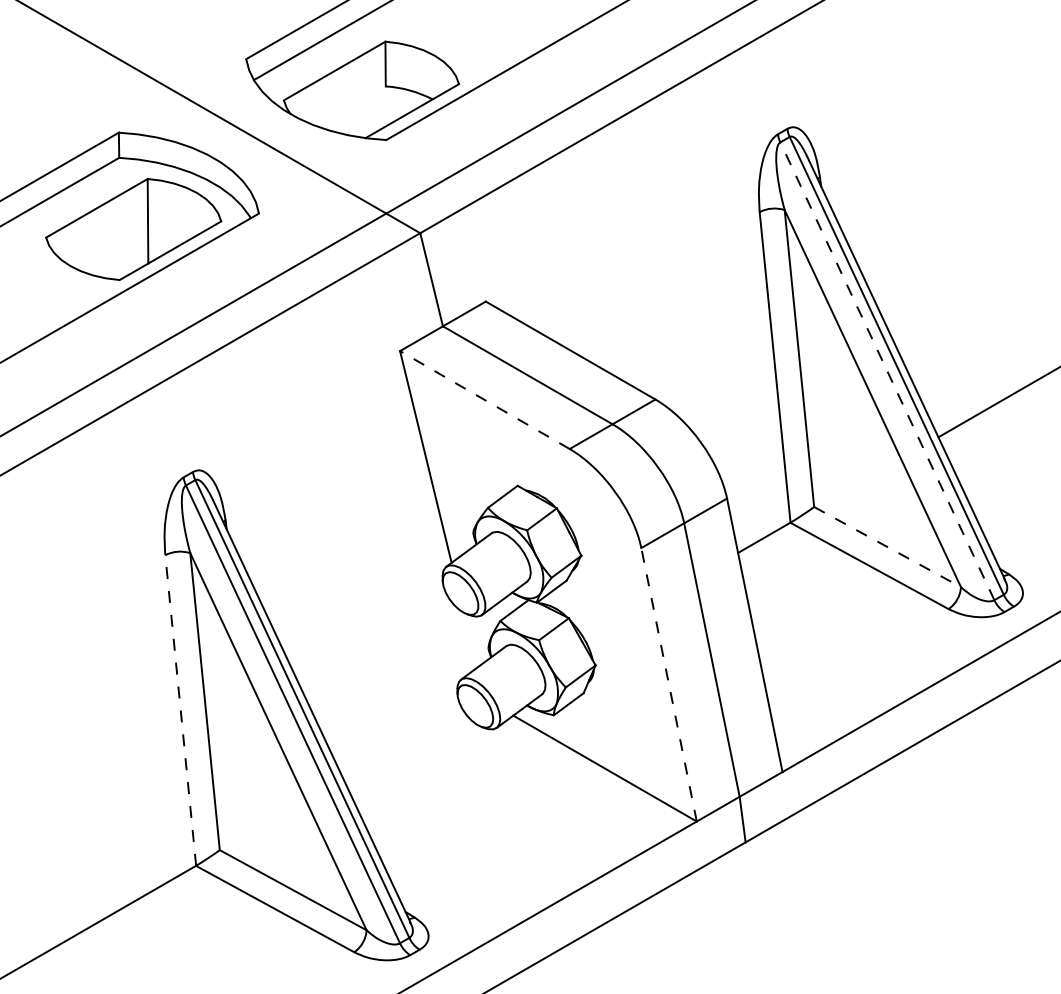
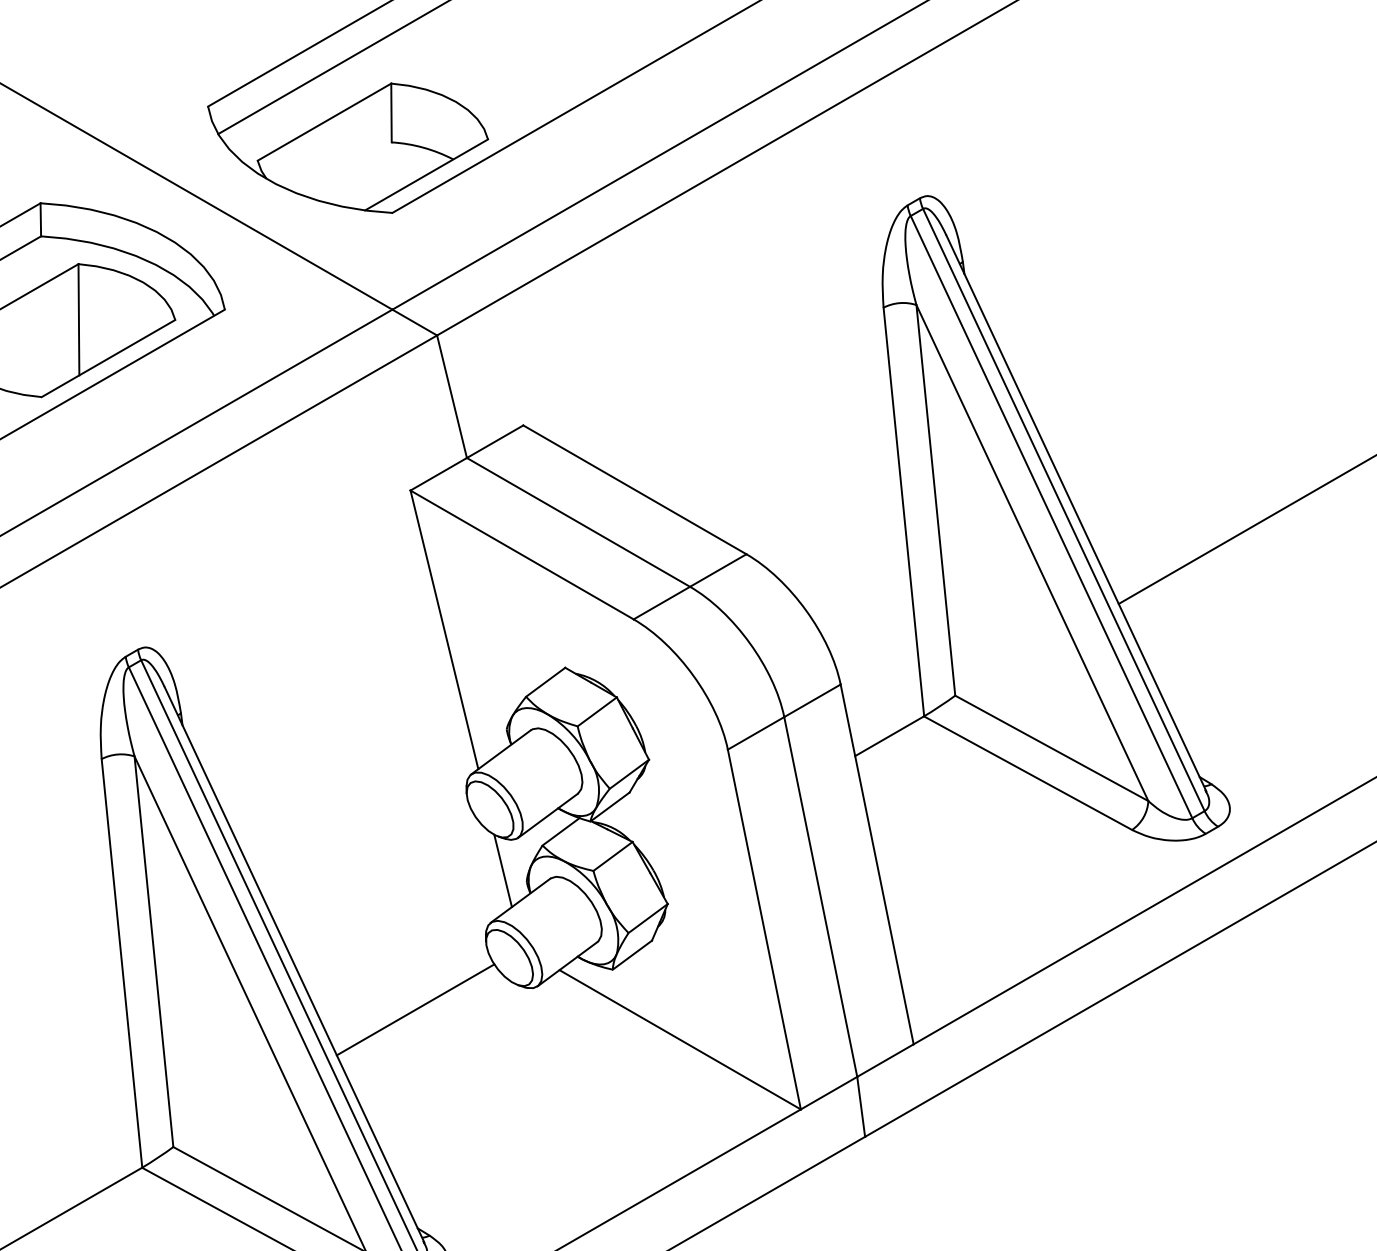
line: (887, 371) -> (1051, 517), dashed -> solid
line: (484, 400) -> (521, 555), dashed -> solid
line: (887, 547) -> (1051, 748), dashed -> solid
line: (470, 639) -> (503, 869), added
line: (669, 684) -> (764, 929), dashed -> solid
line: (180, 710) -> (121, 963), dashed -> solid
line: (403, 745) -> (415, 1009), added

